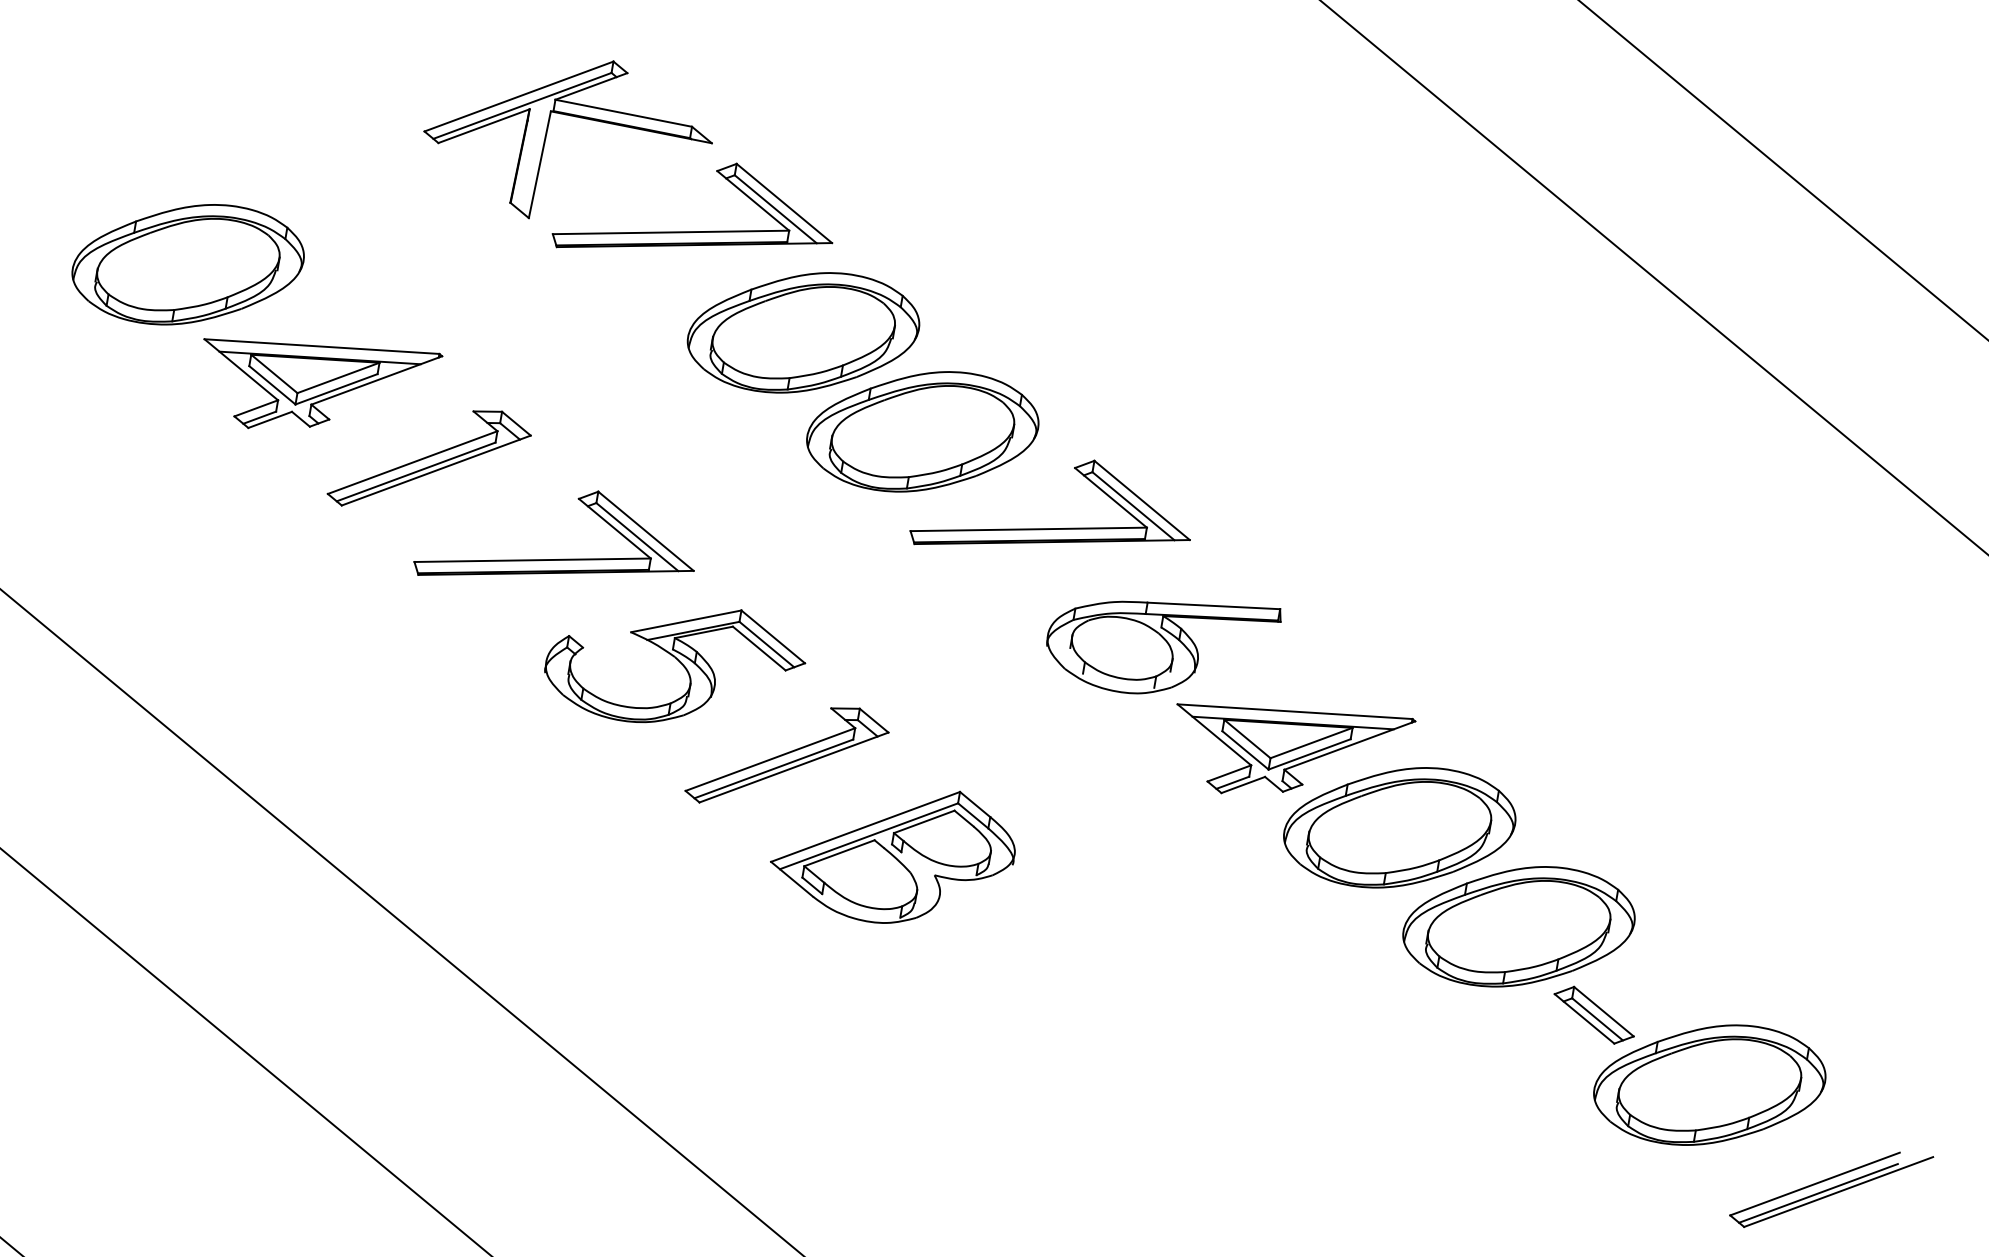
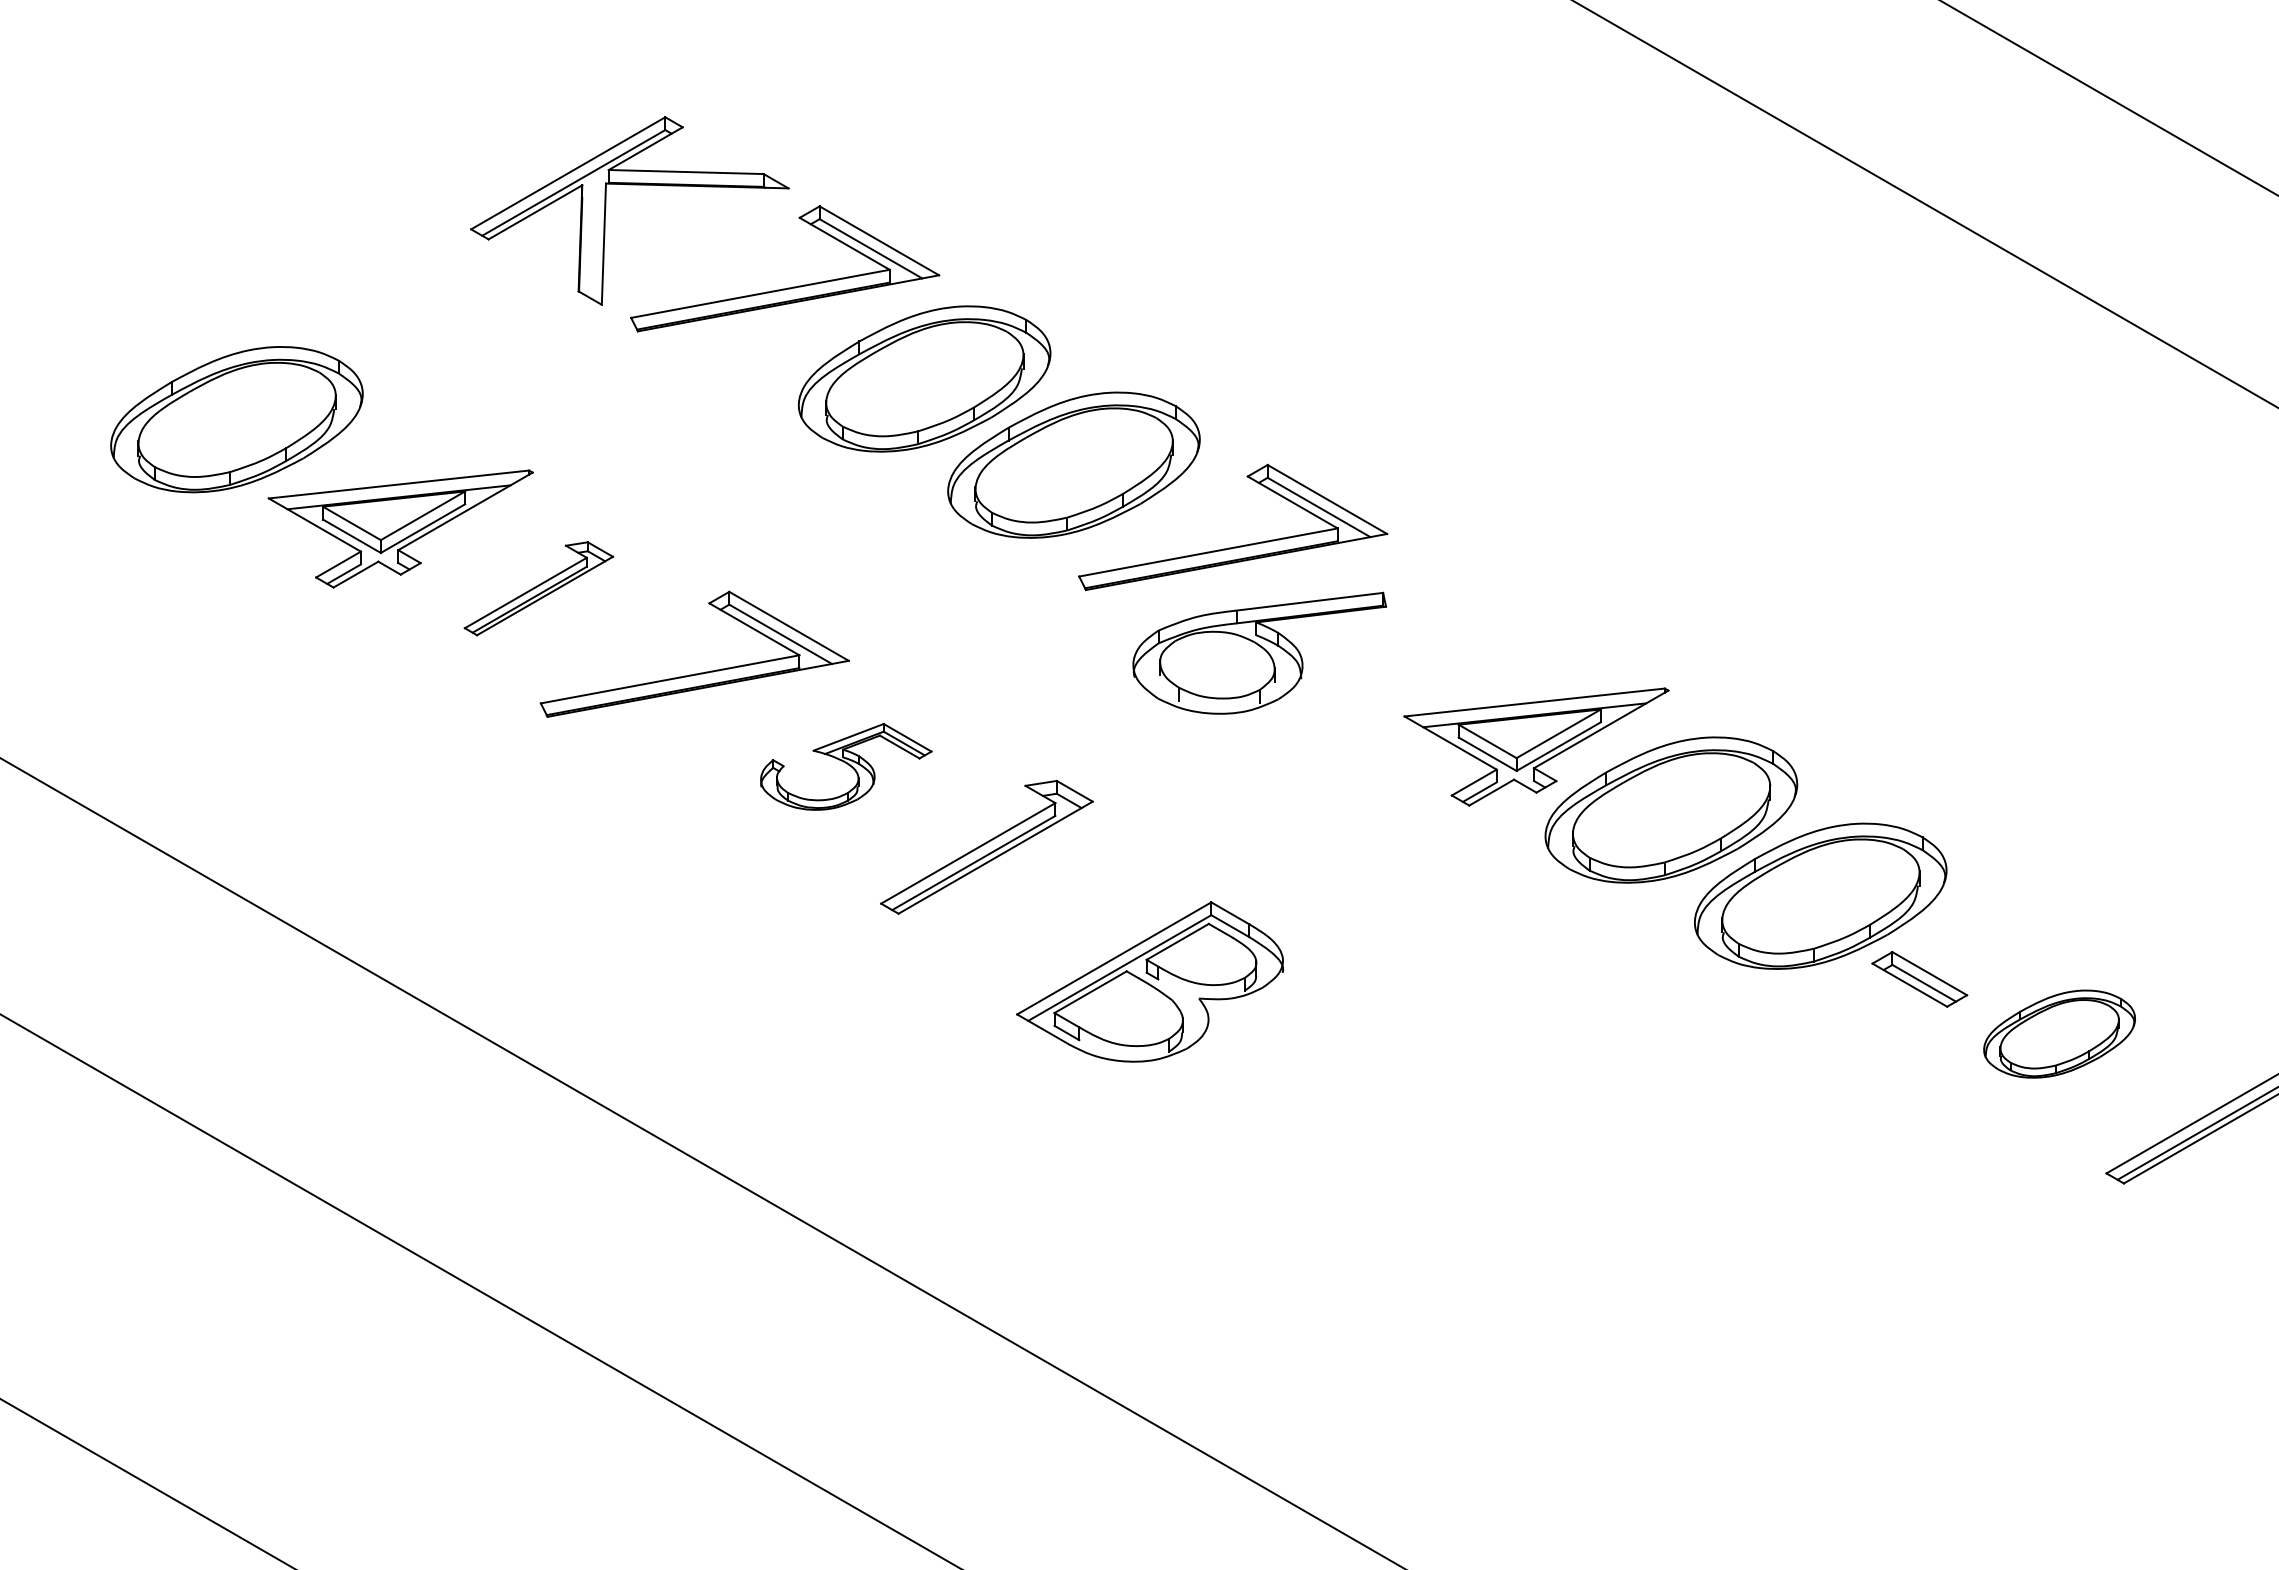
part: (429, 459) -> (538, 588), size x0.7
part: (1161, 643) -> (1259, 652), moved
part: (675, 664) -> (846, 766), size x0.6
part: (893, 852) -> (1149, 981), moved
part: (1709, 1084) -> (2059, 1033), size x0.6

